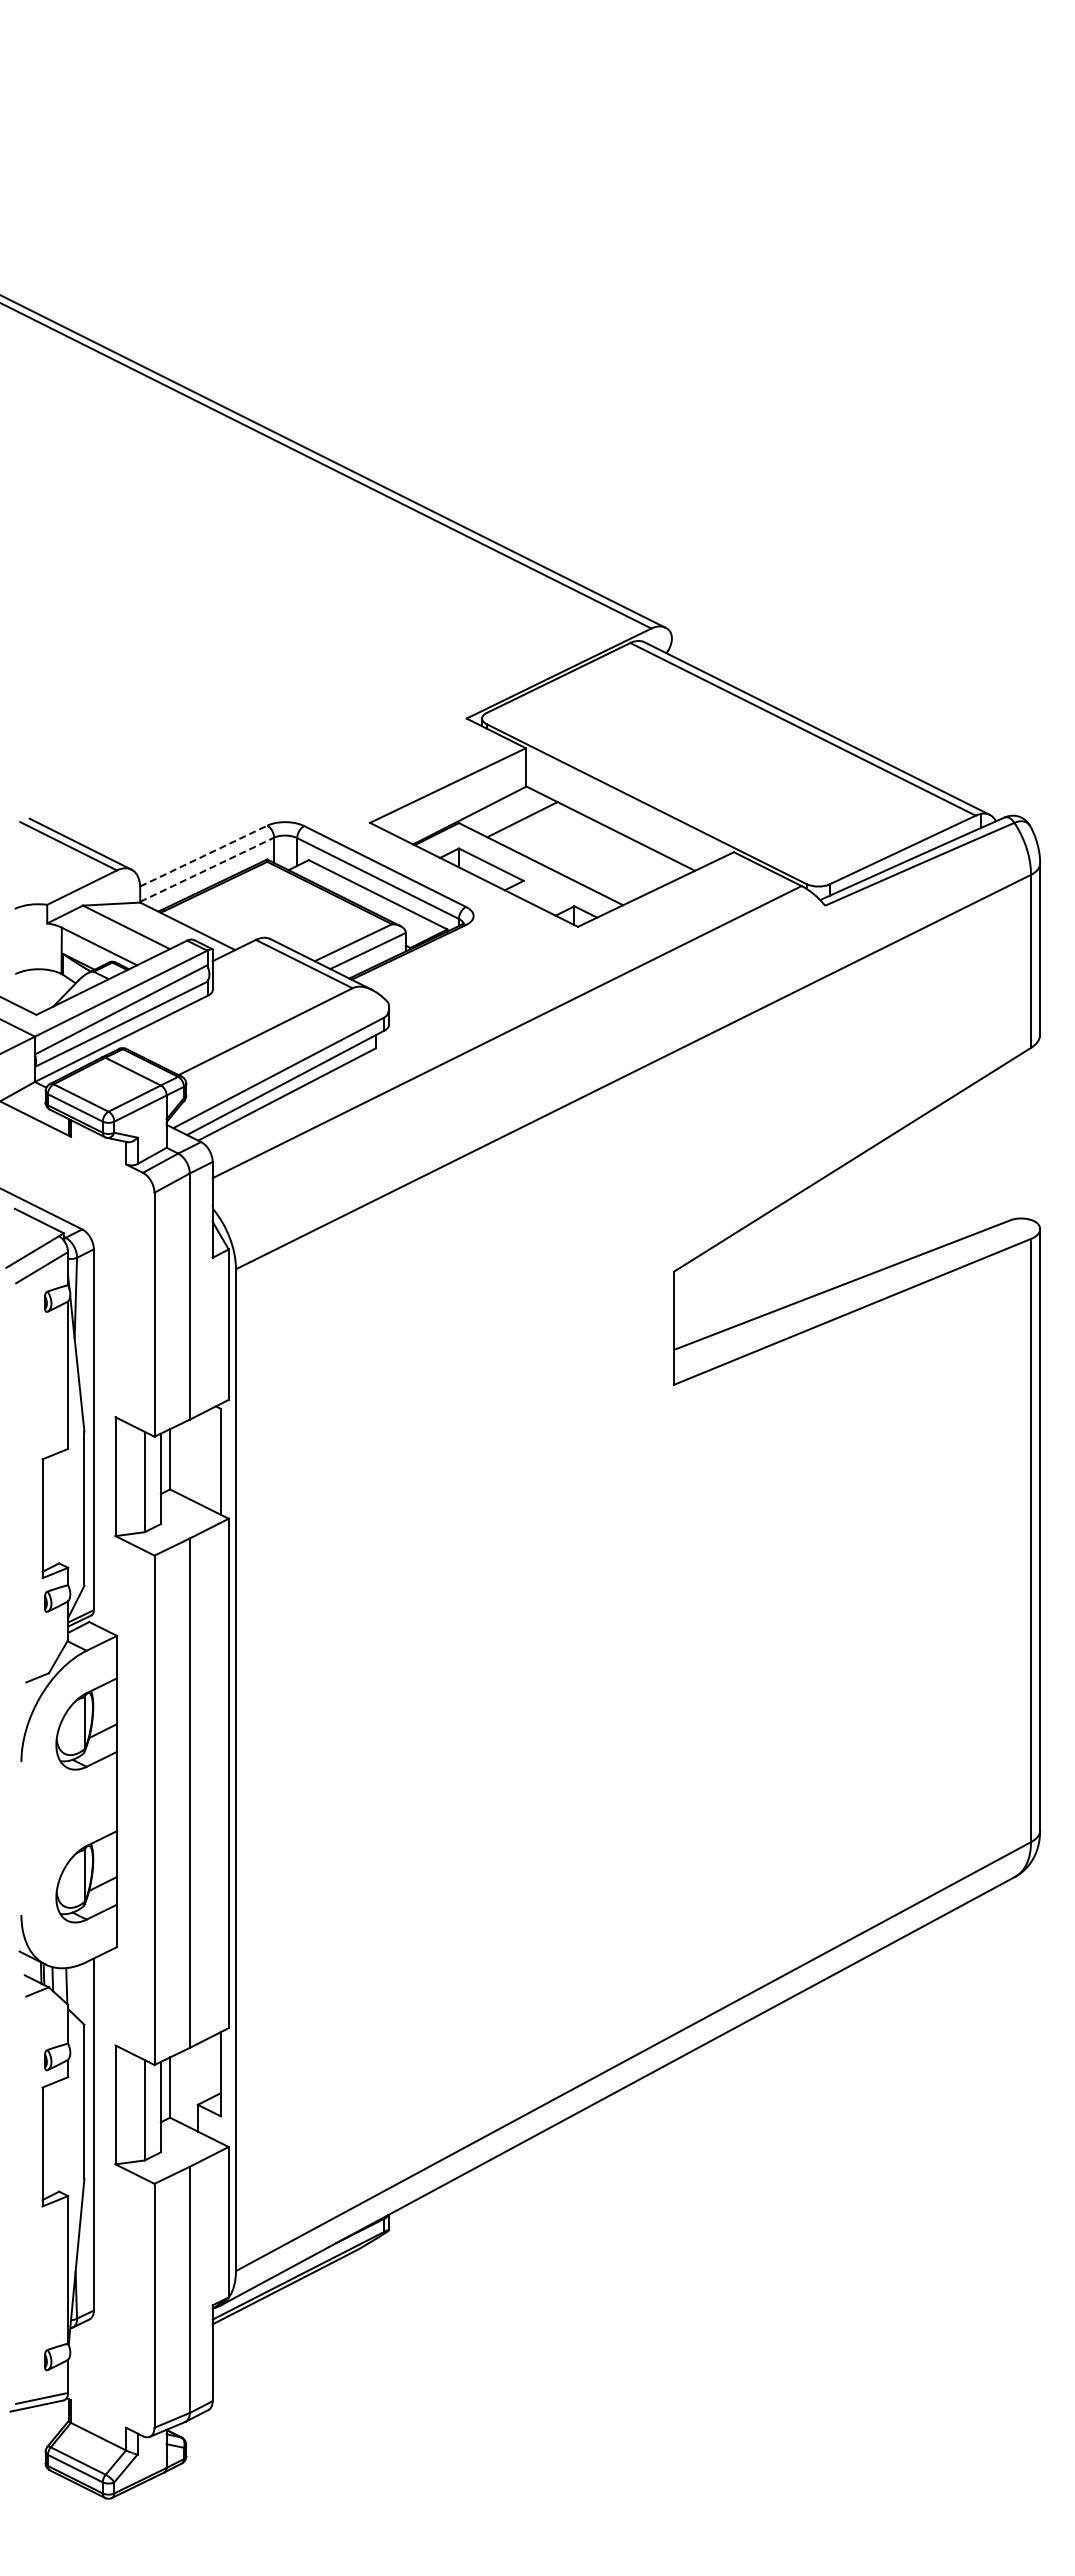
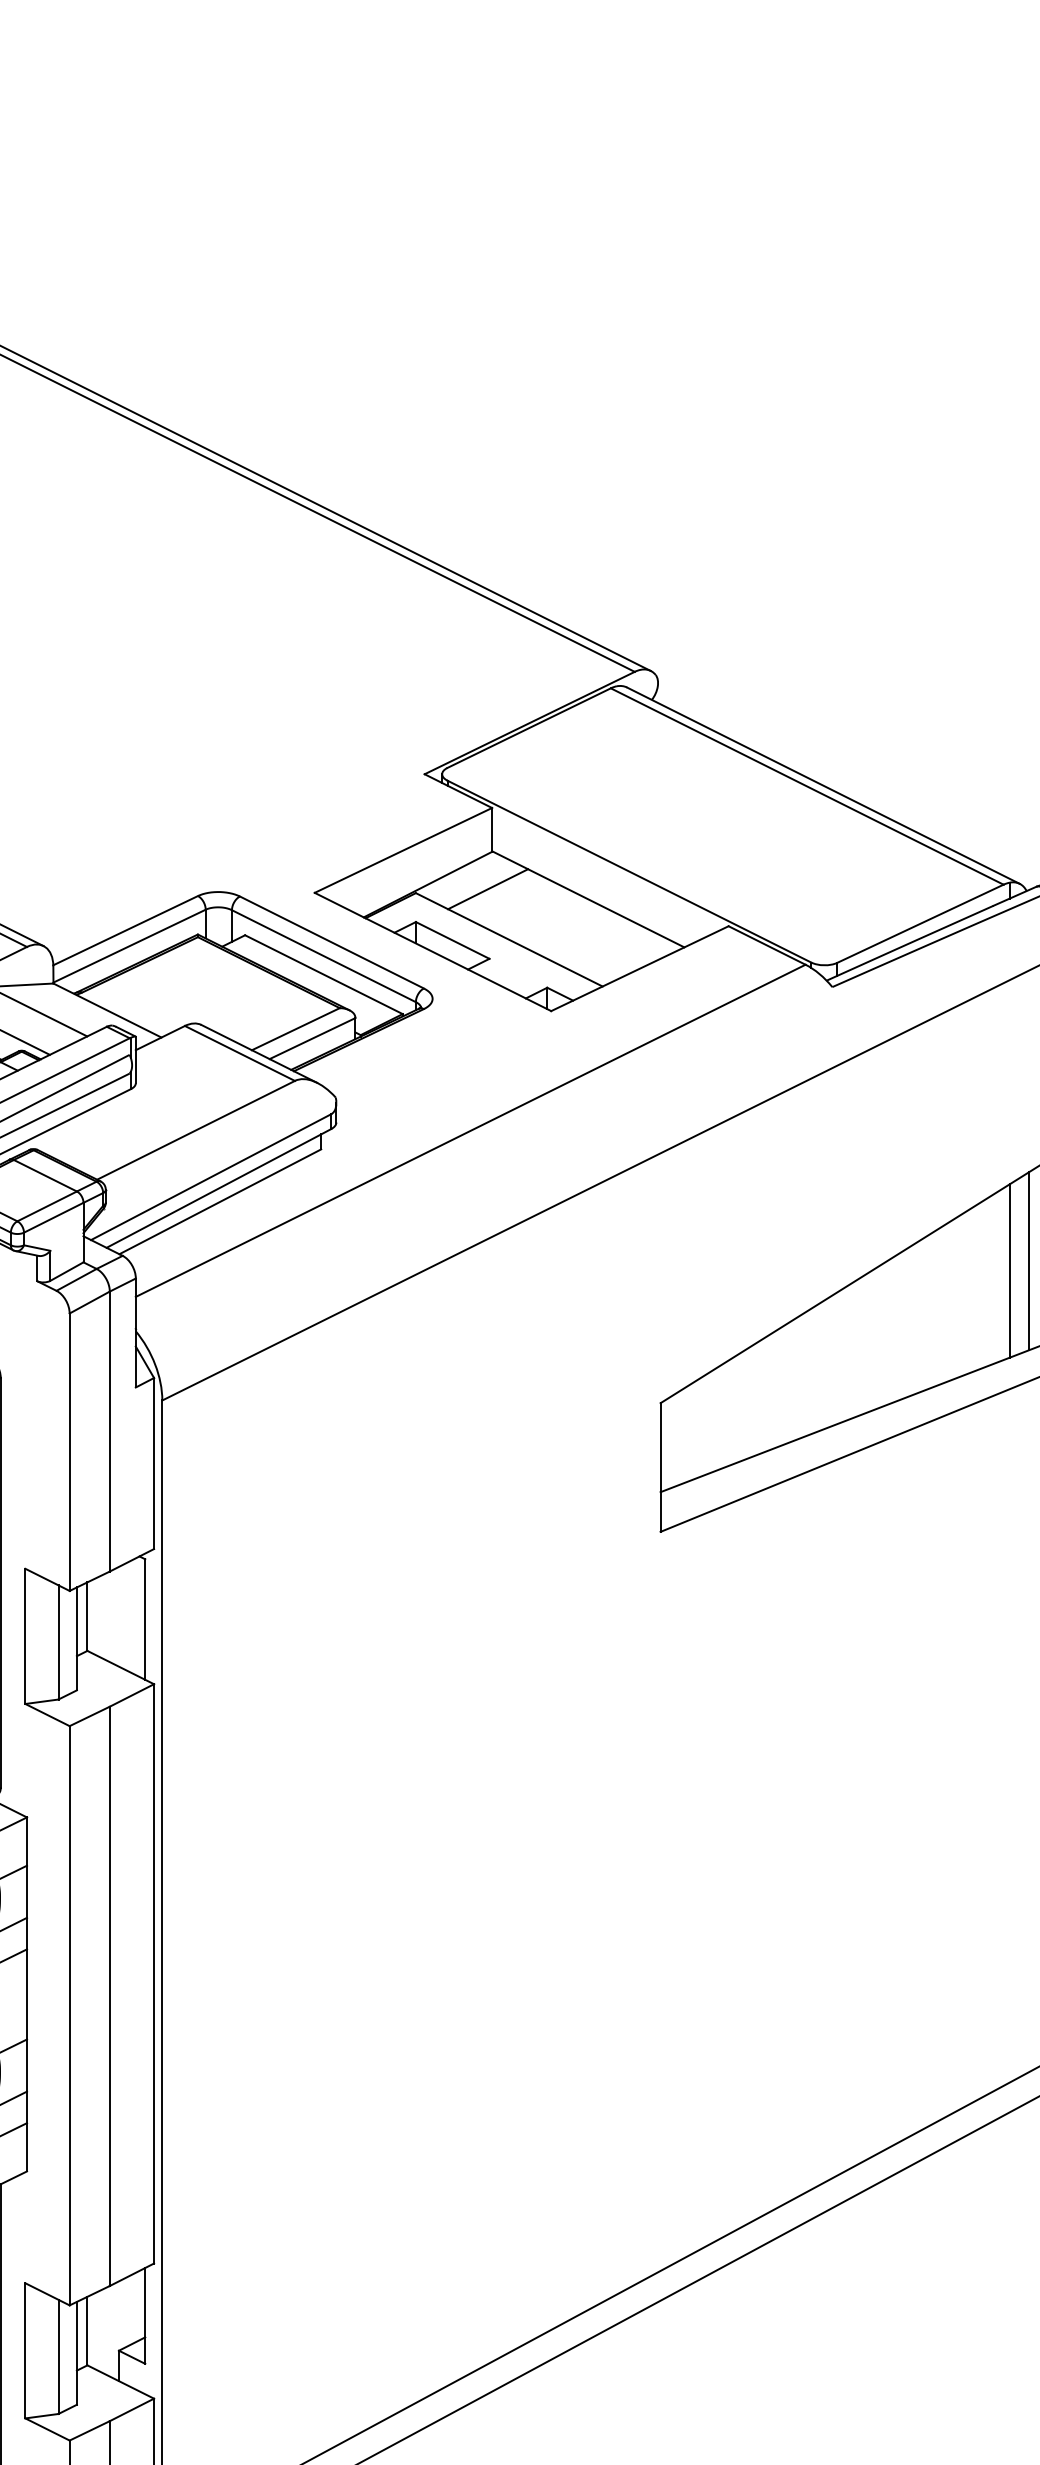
line: (204, 855) -> (126, 929), dashed -> solid
line: (207, 869) -> (129, 945), dashed -> solid
line: (998, 1146) -> (1029, 1260), added
line: (981, 1155) -> (1010, 1271), added

